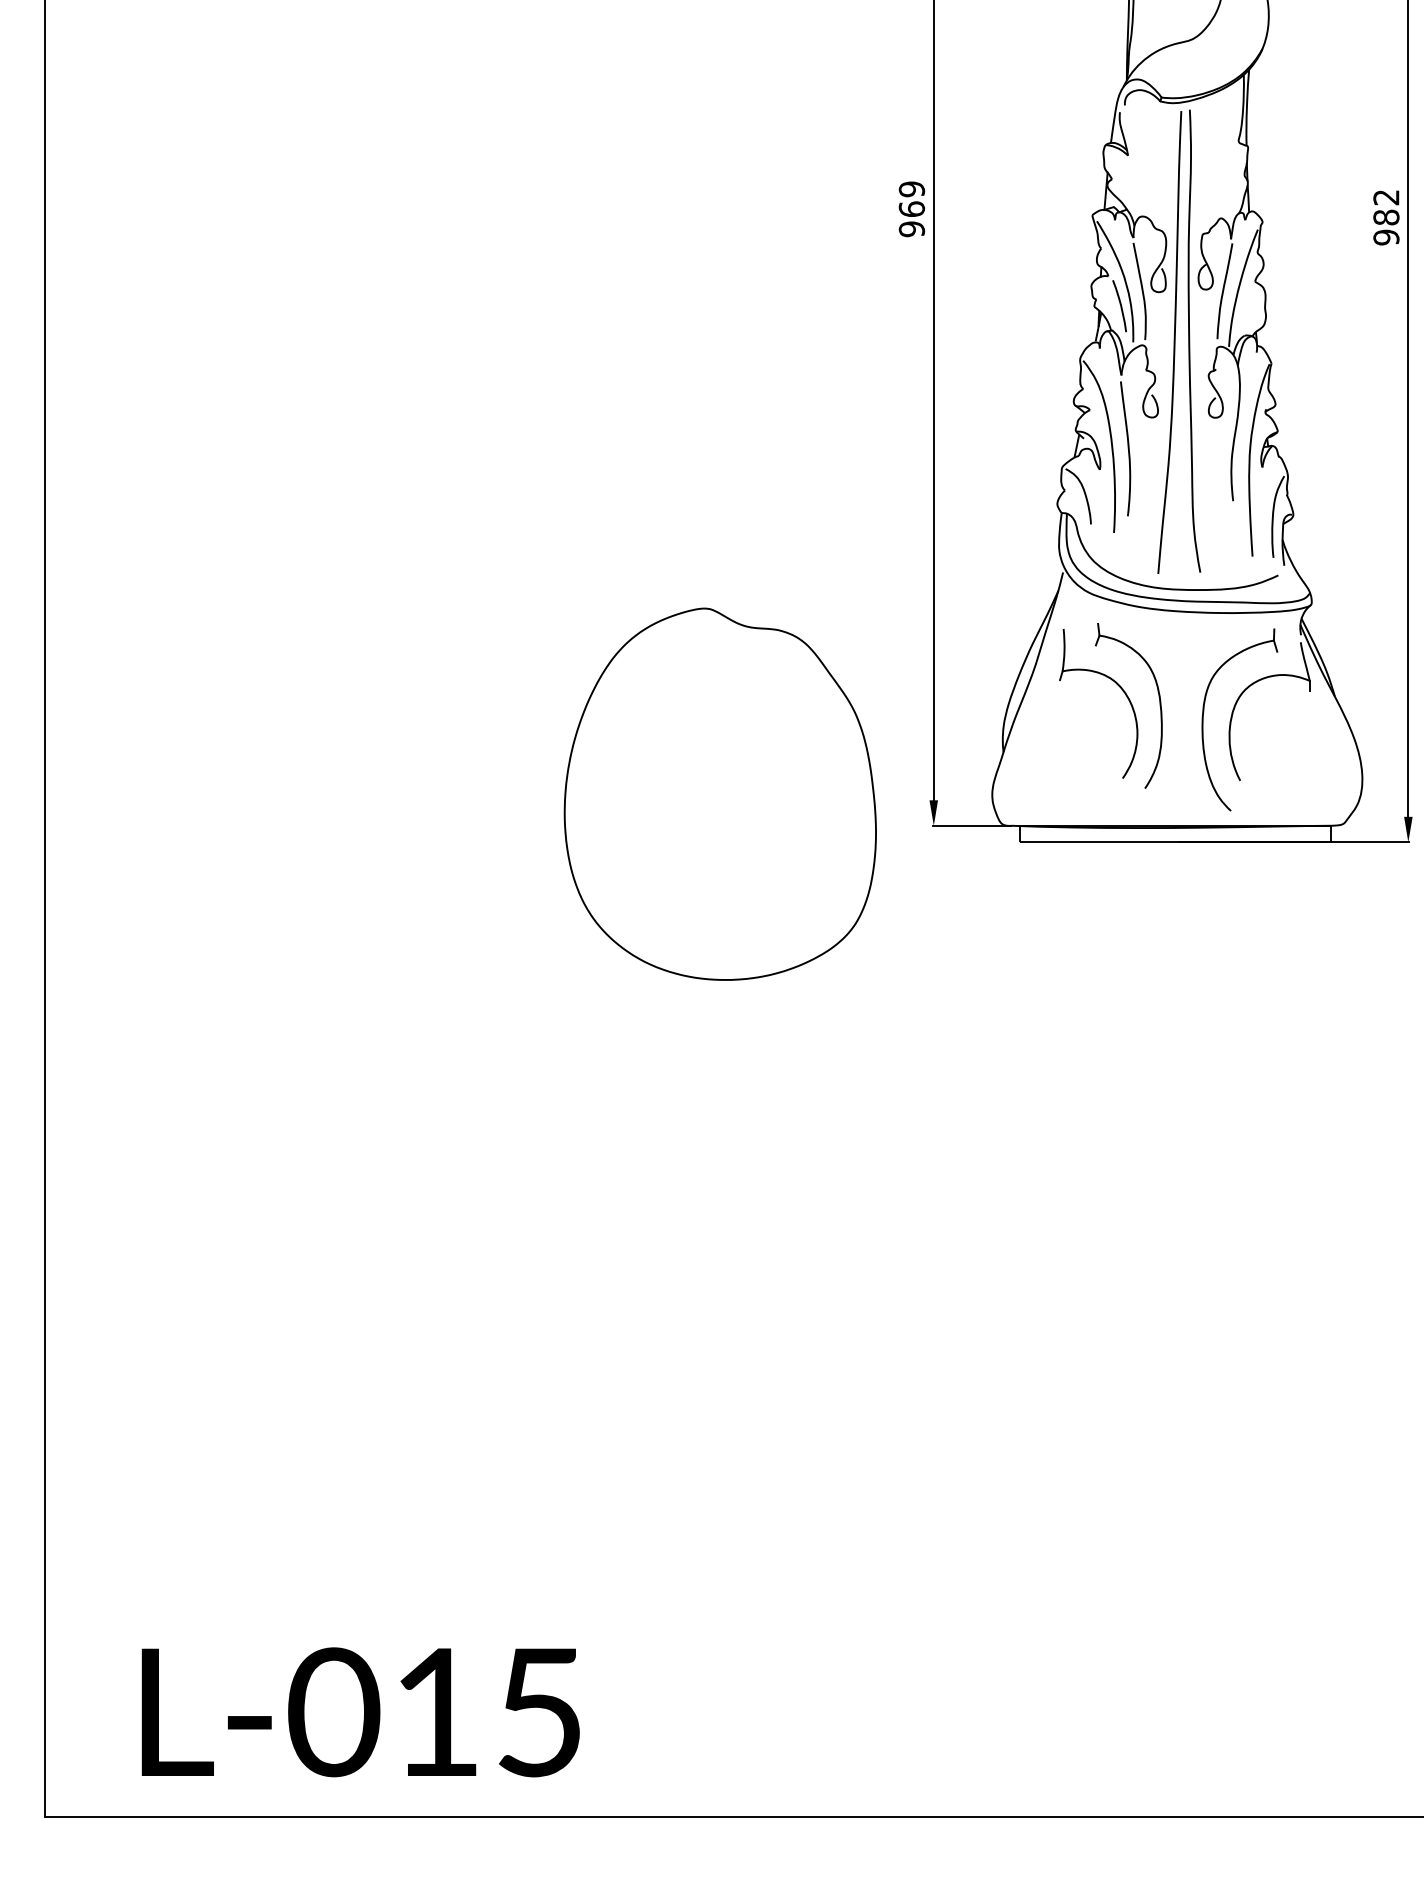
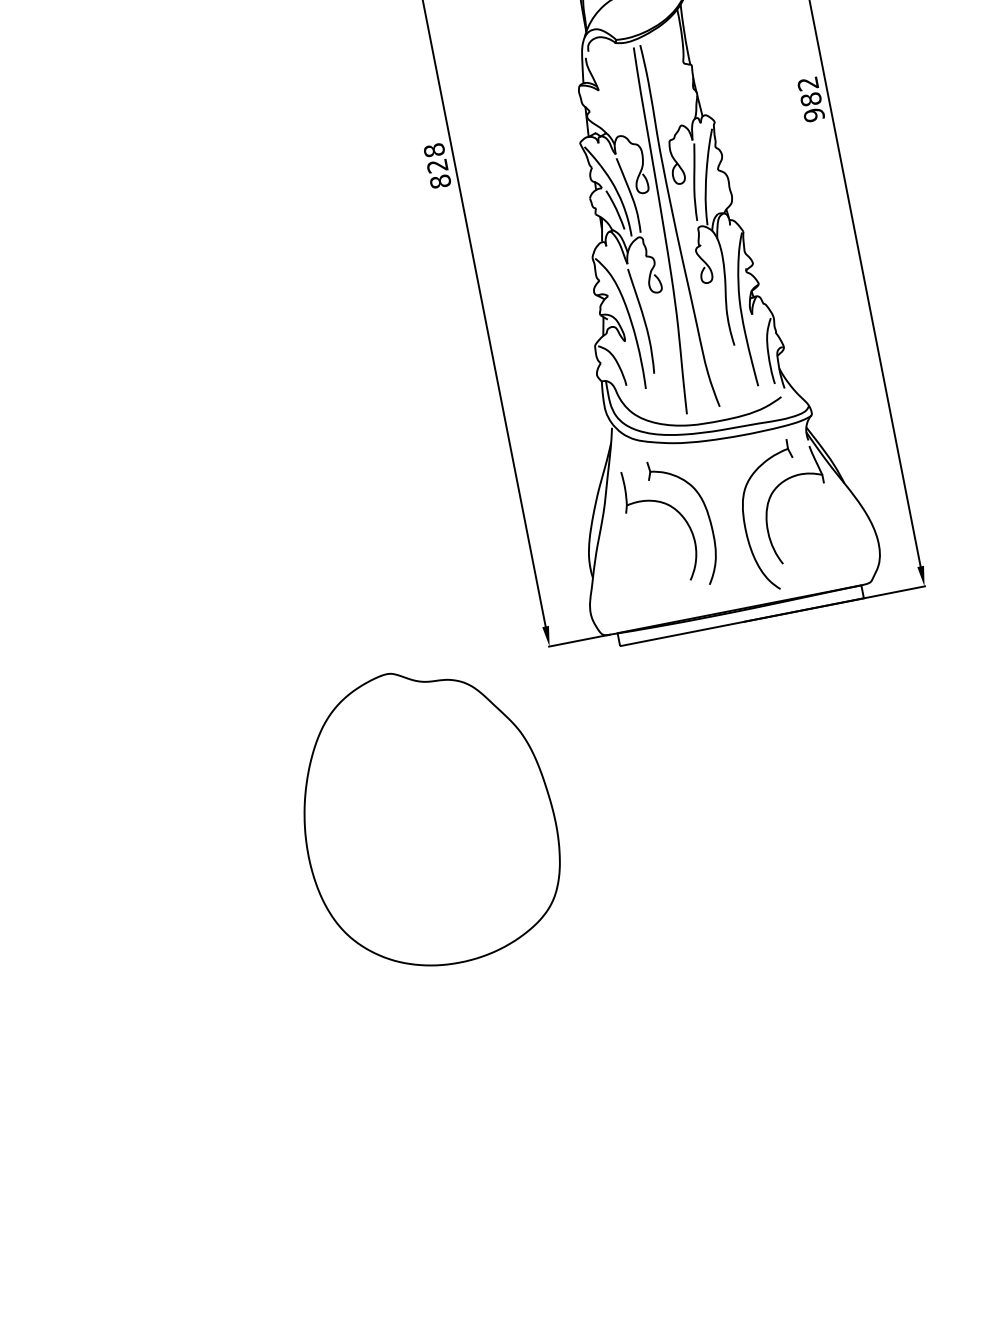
text: (911, 209) -> (437, 166), 969 -> 828
part: (719, 793) -> (427, 817), moved

